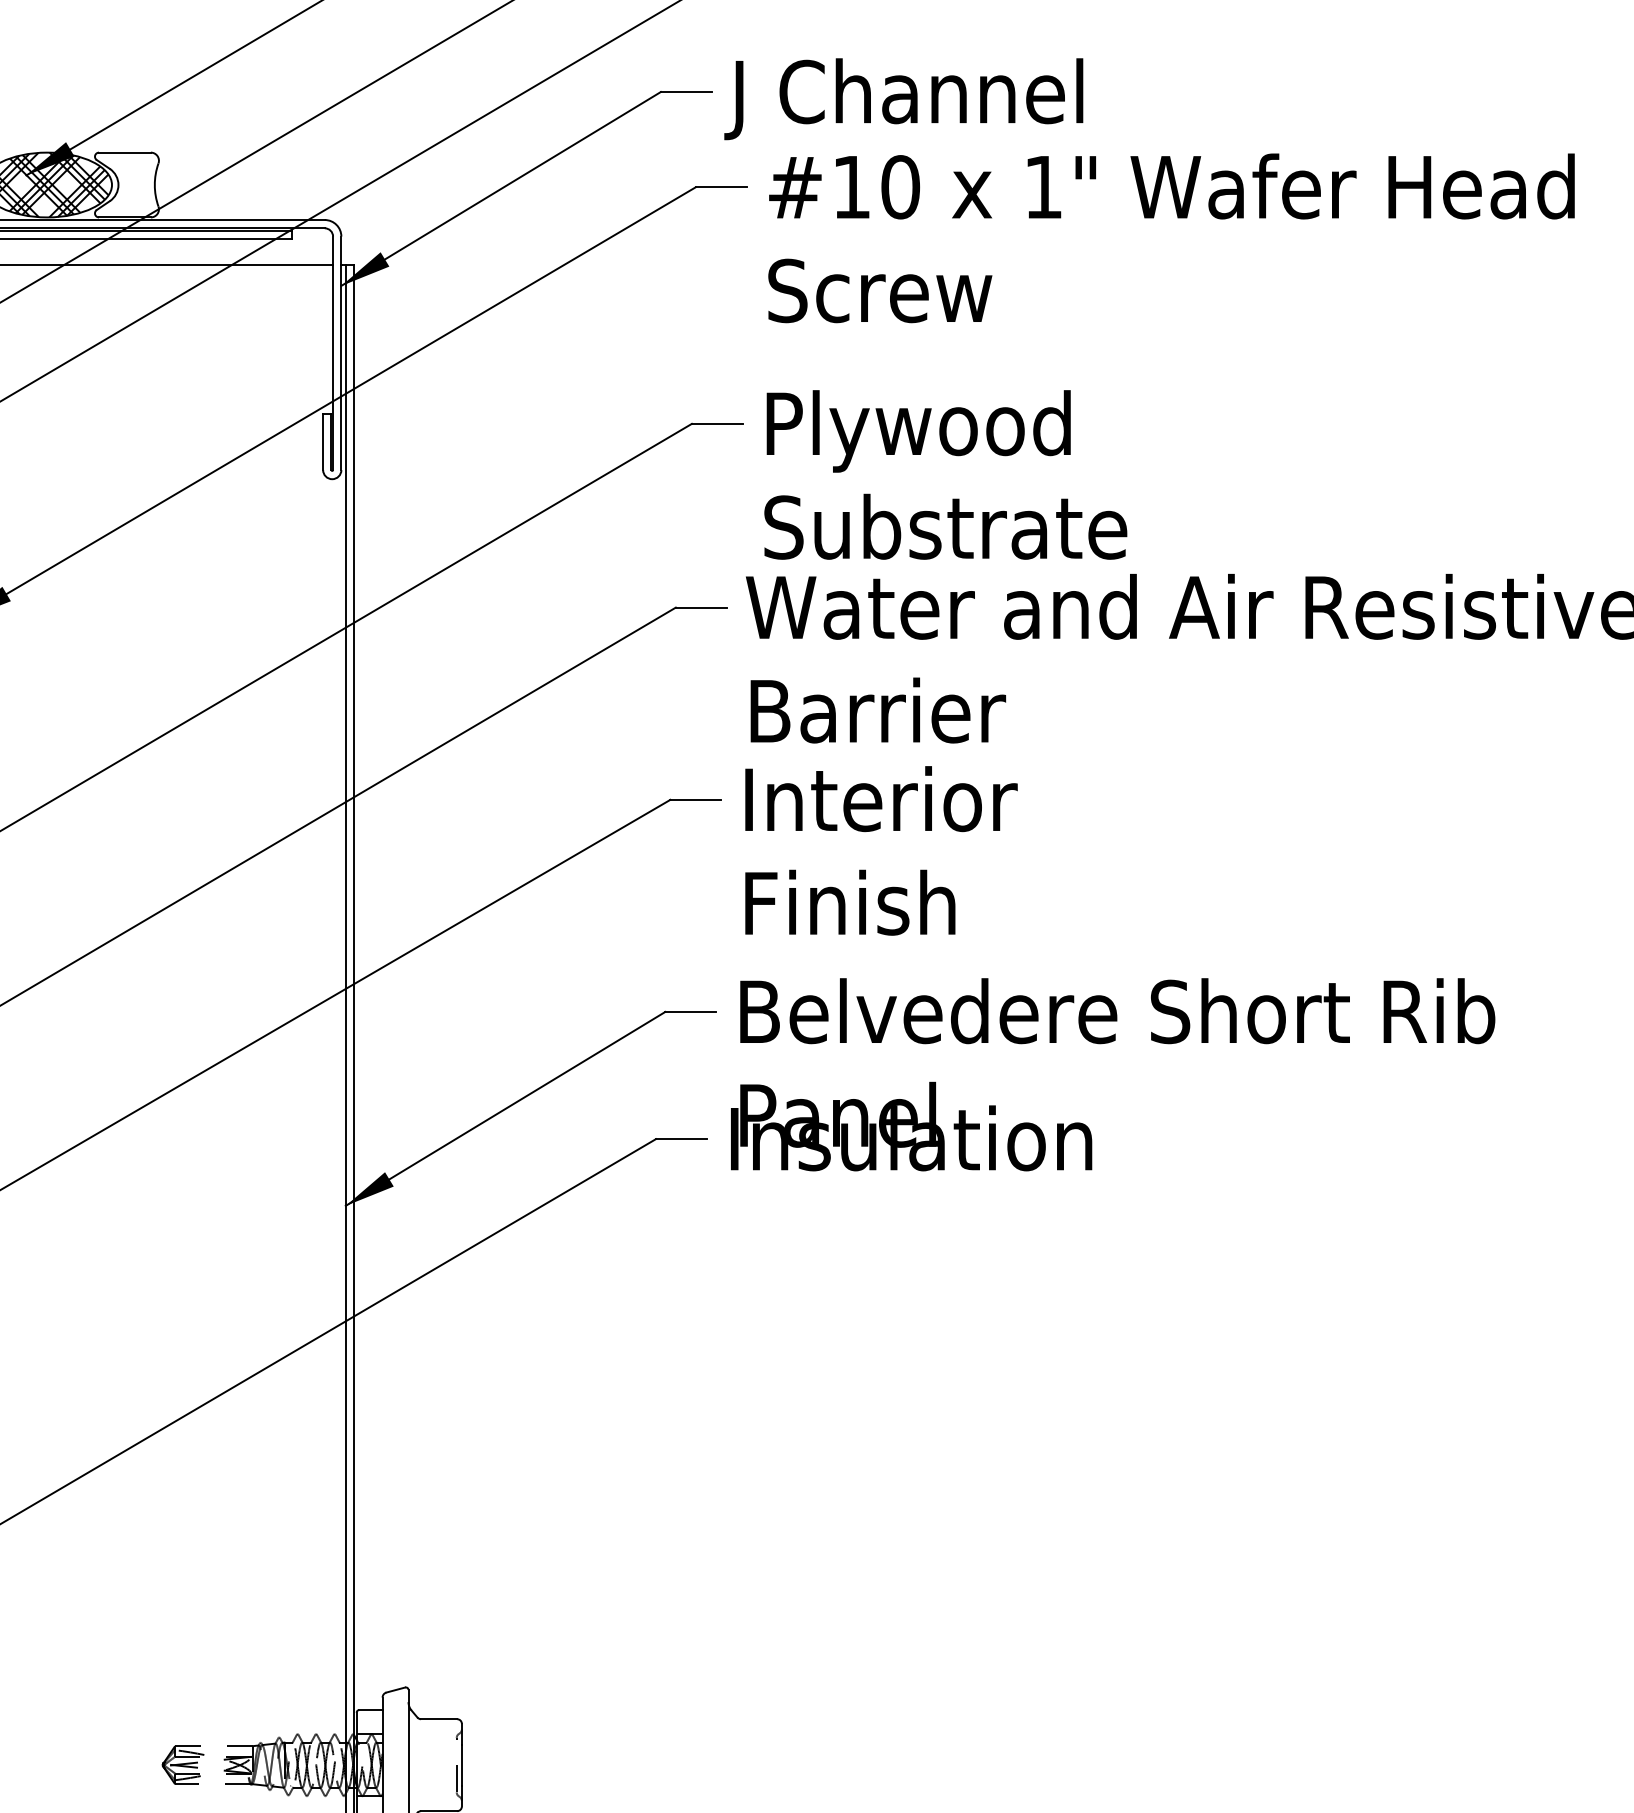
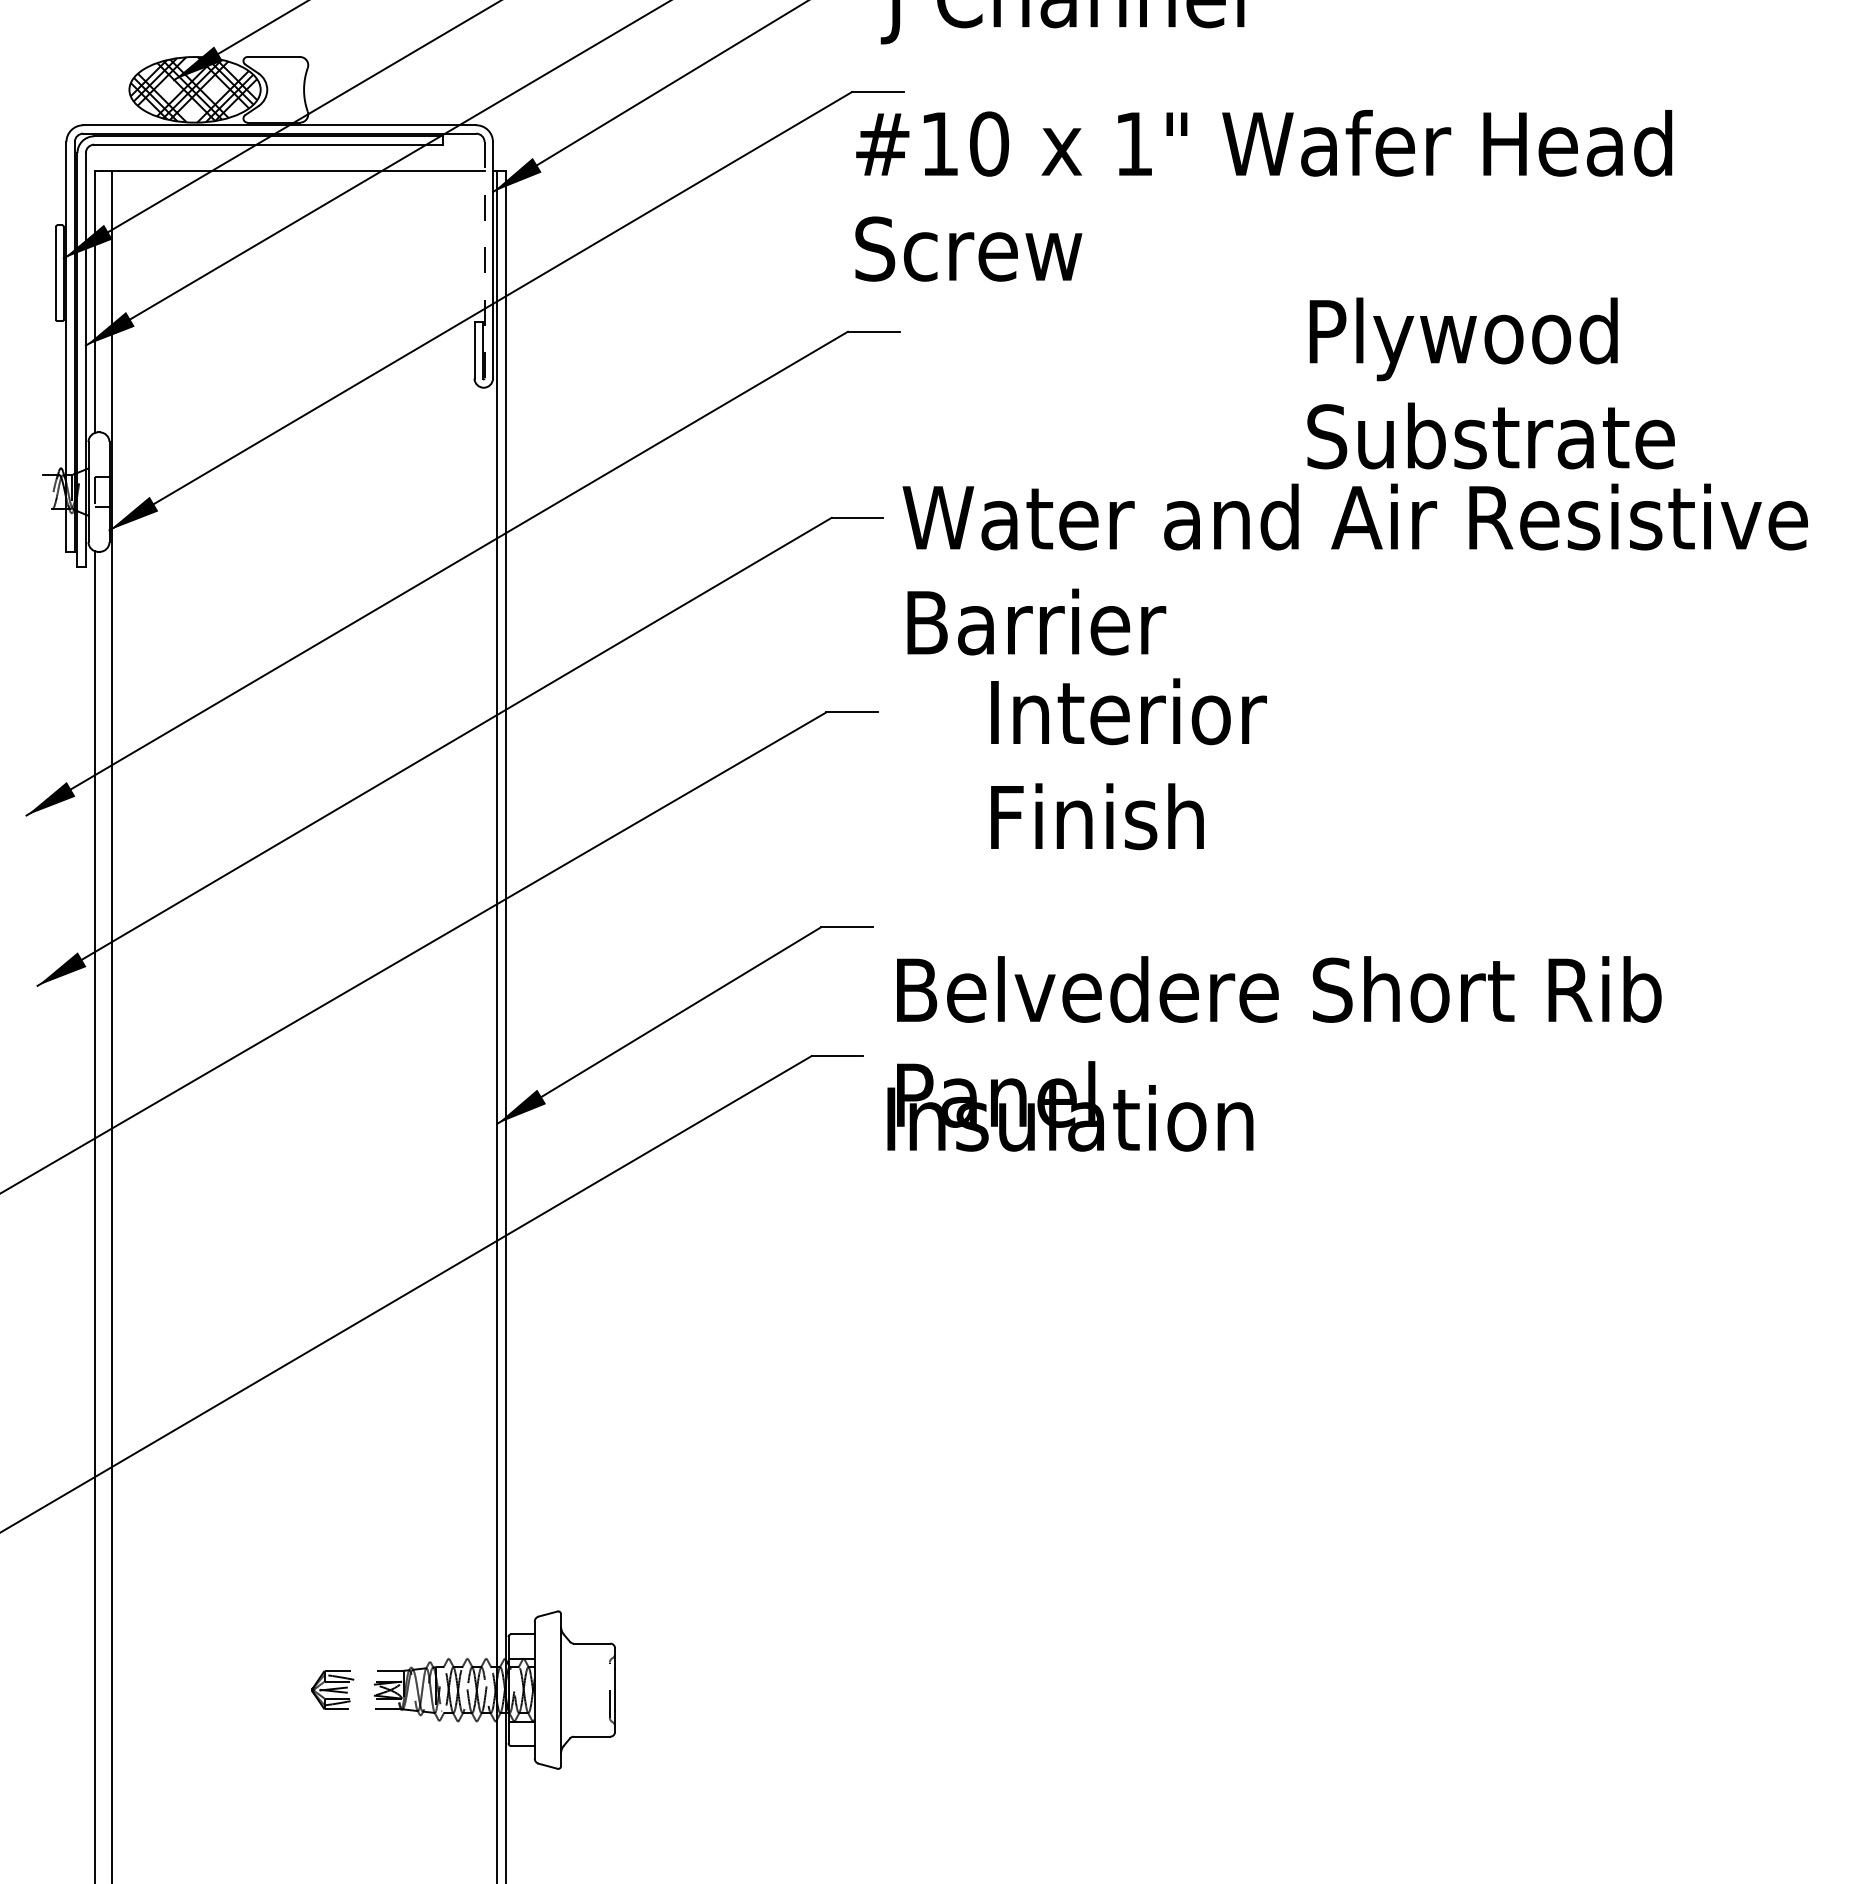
text: (1171, 238) -> (1263, 195), moved
line: (332, 353) -> (484, 260), solid -> dashed
text: (945, 474) -> (1490, 383), moved
text: (880, 851) -> (1128, 764), moved
text: (1113, 1074) -> (1274, 1053), moved

